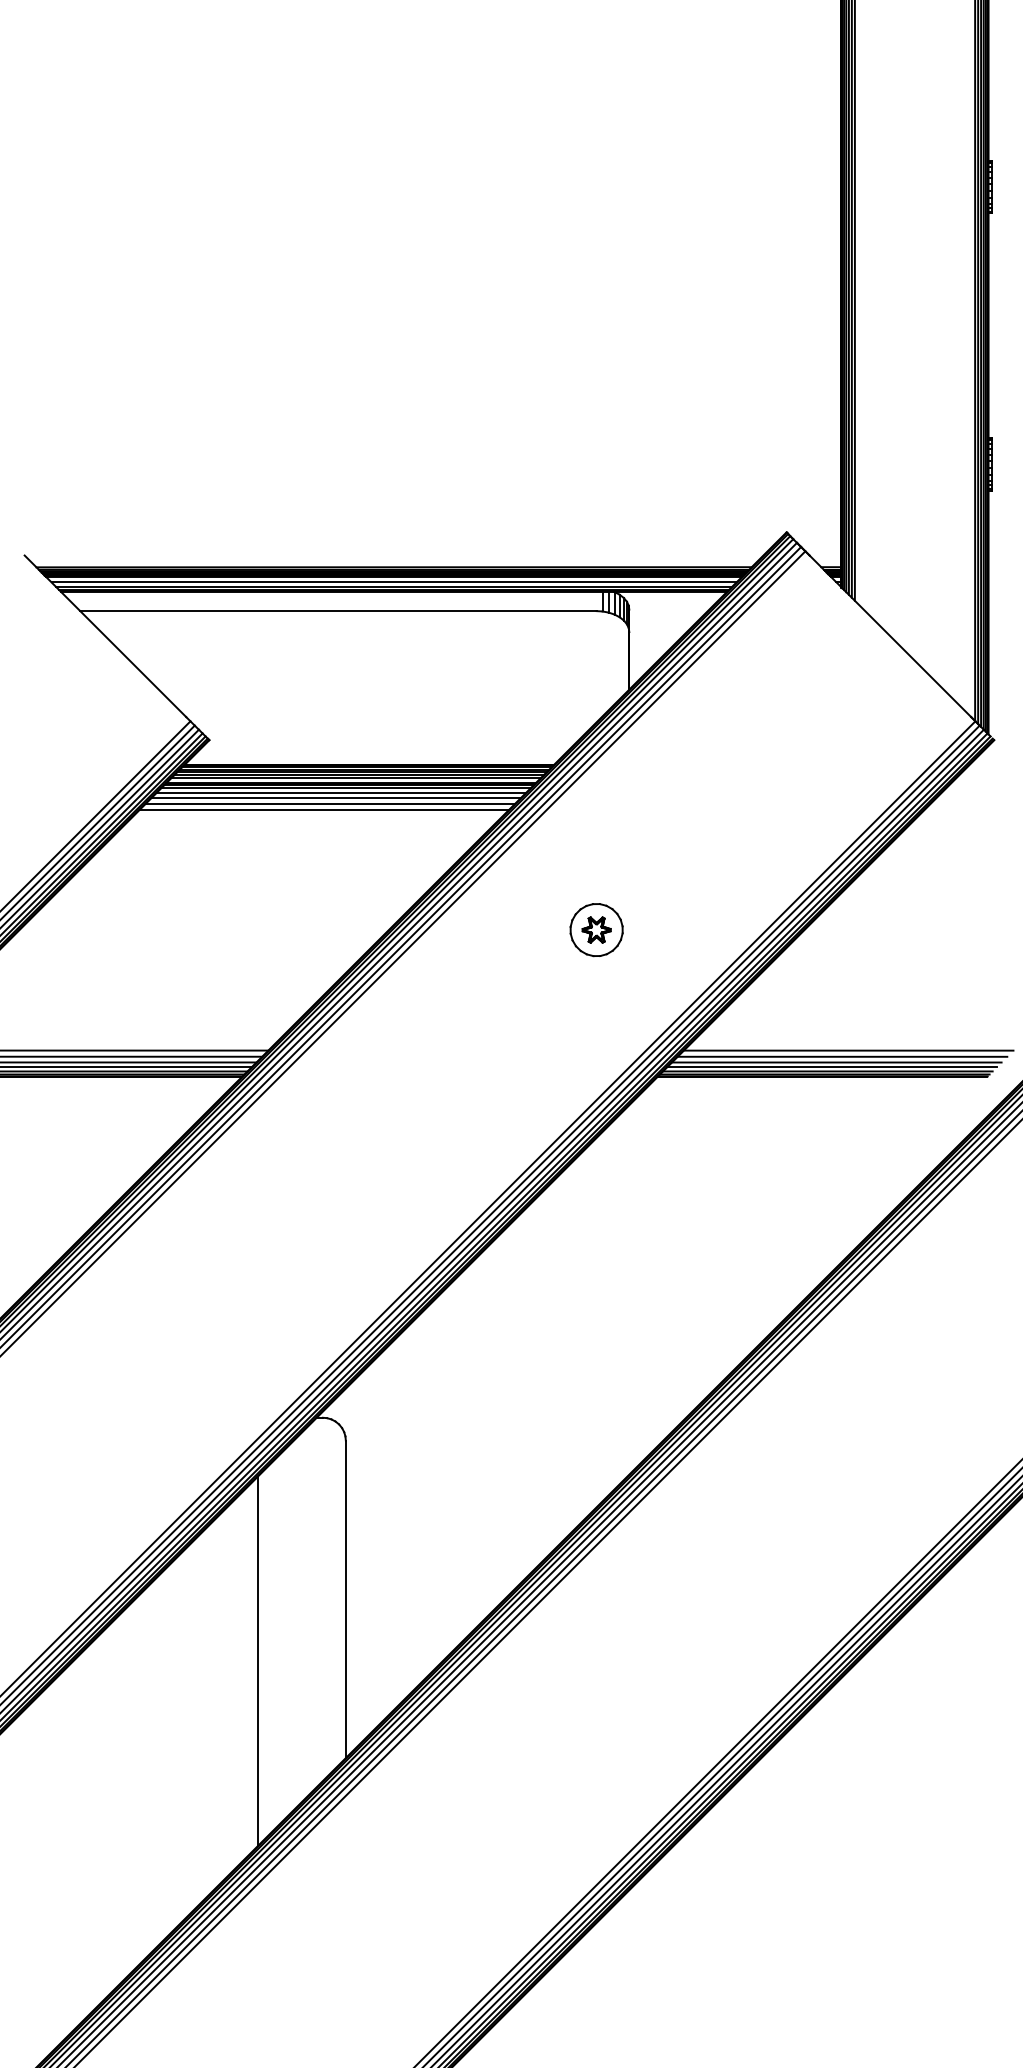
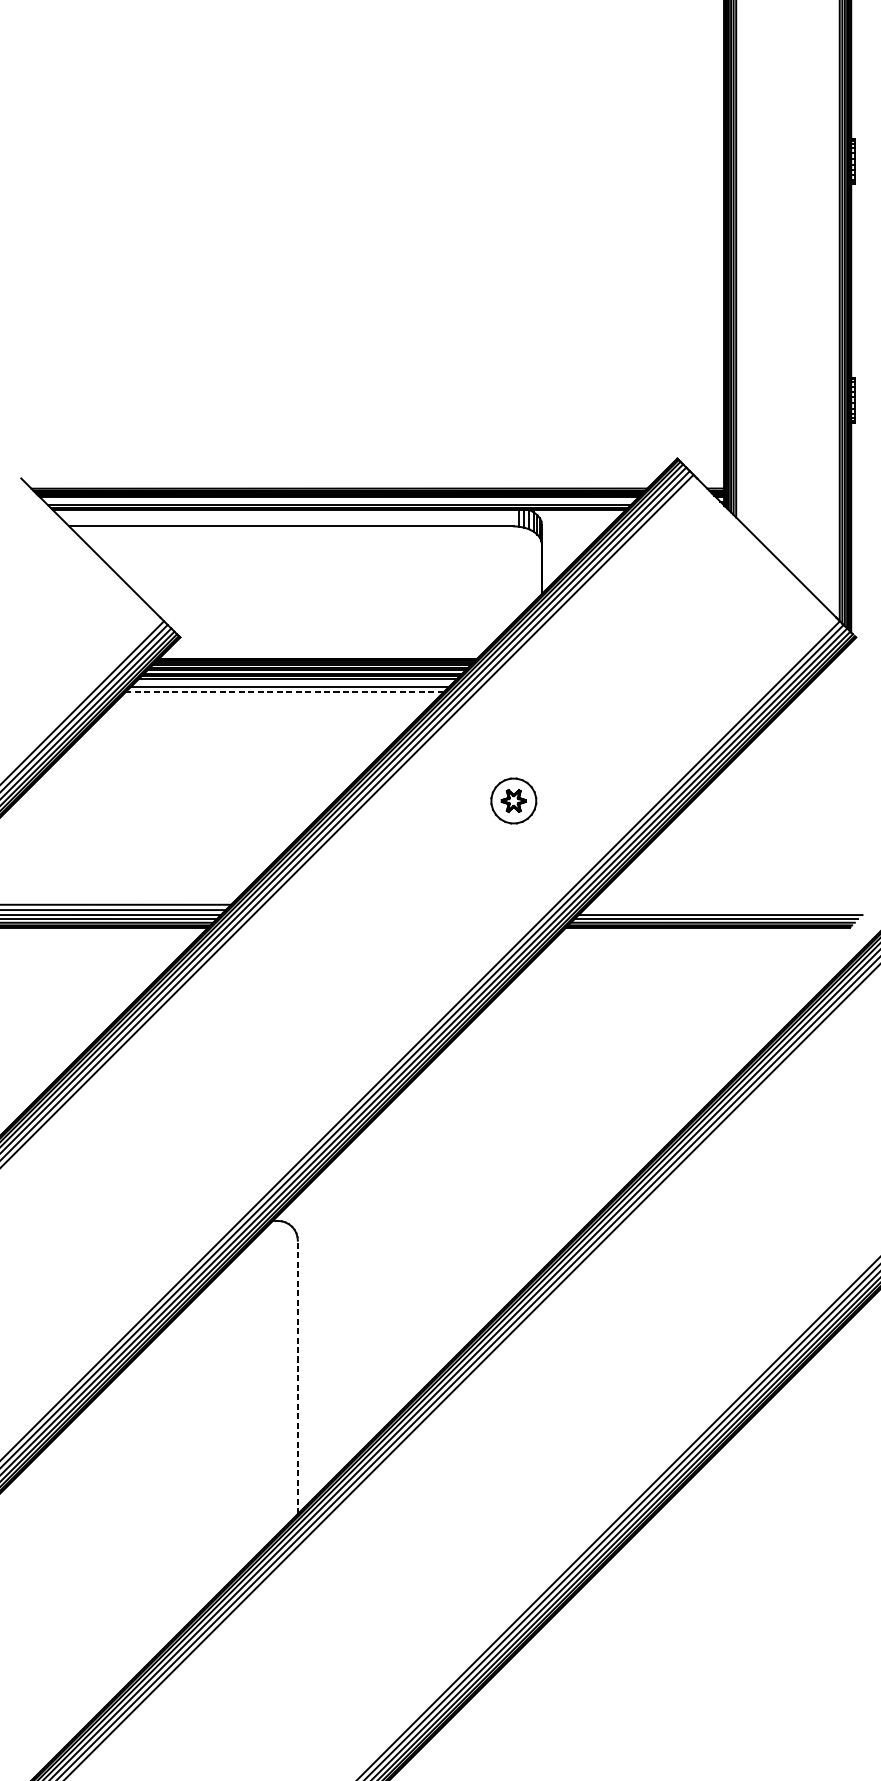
line: (393, 582) -> (338, 501), removed
line: (341, 792) -> (294, 682), removed
line: (330, 803) -> (284, 692), solid -> dashed
line: (324, 809) -> (279, 697), removed
line: (848, 1050) -> (730, 904), removed
line: (842, 1056) -> (725, 909), removed
line: (345, 1599) -> (297, 1377), solid -> dashed
line: (257, 1661) -> (221, 1430), removed

